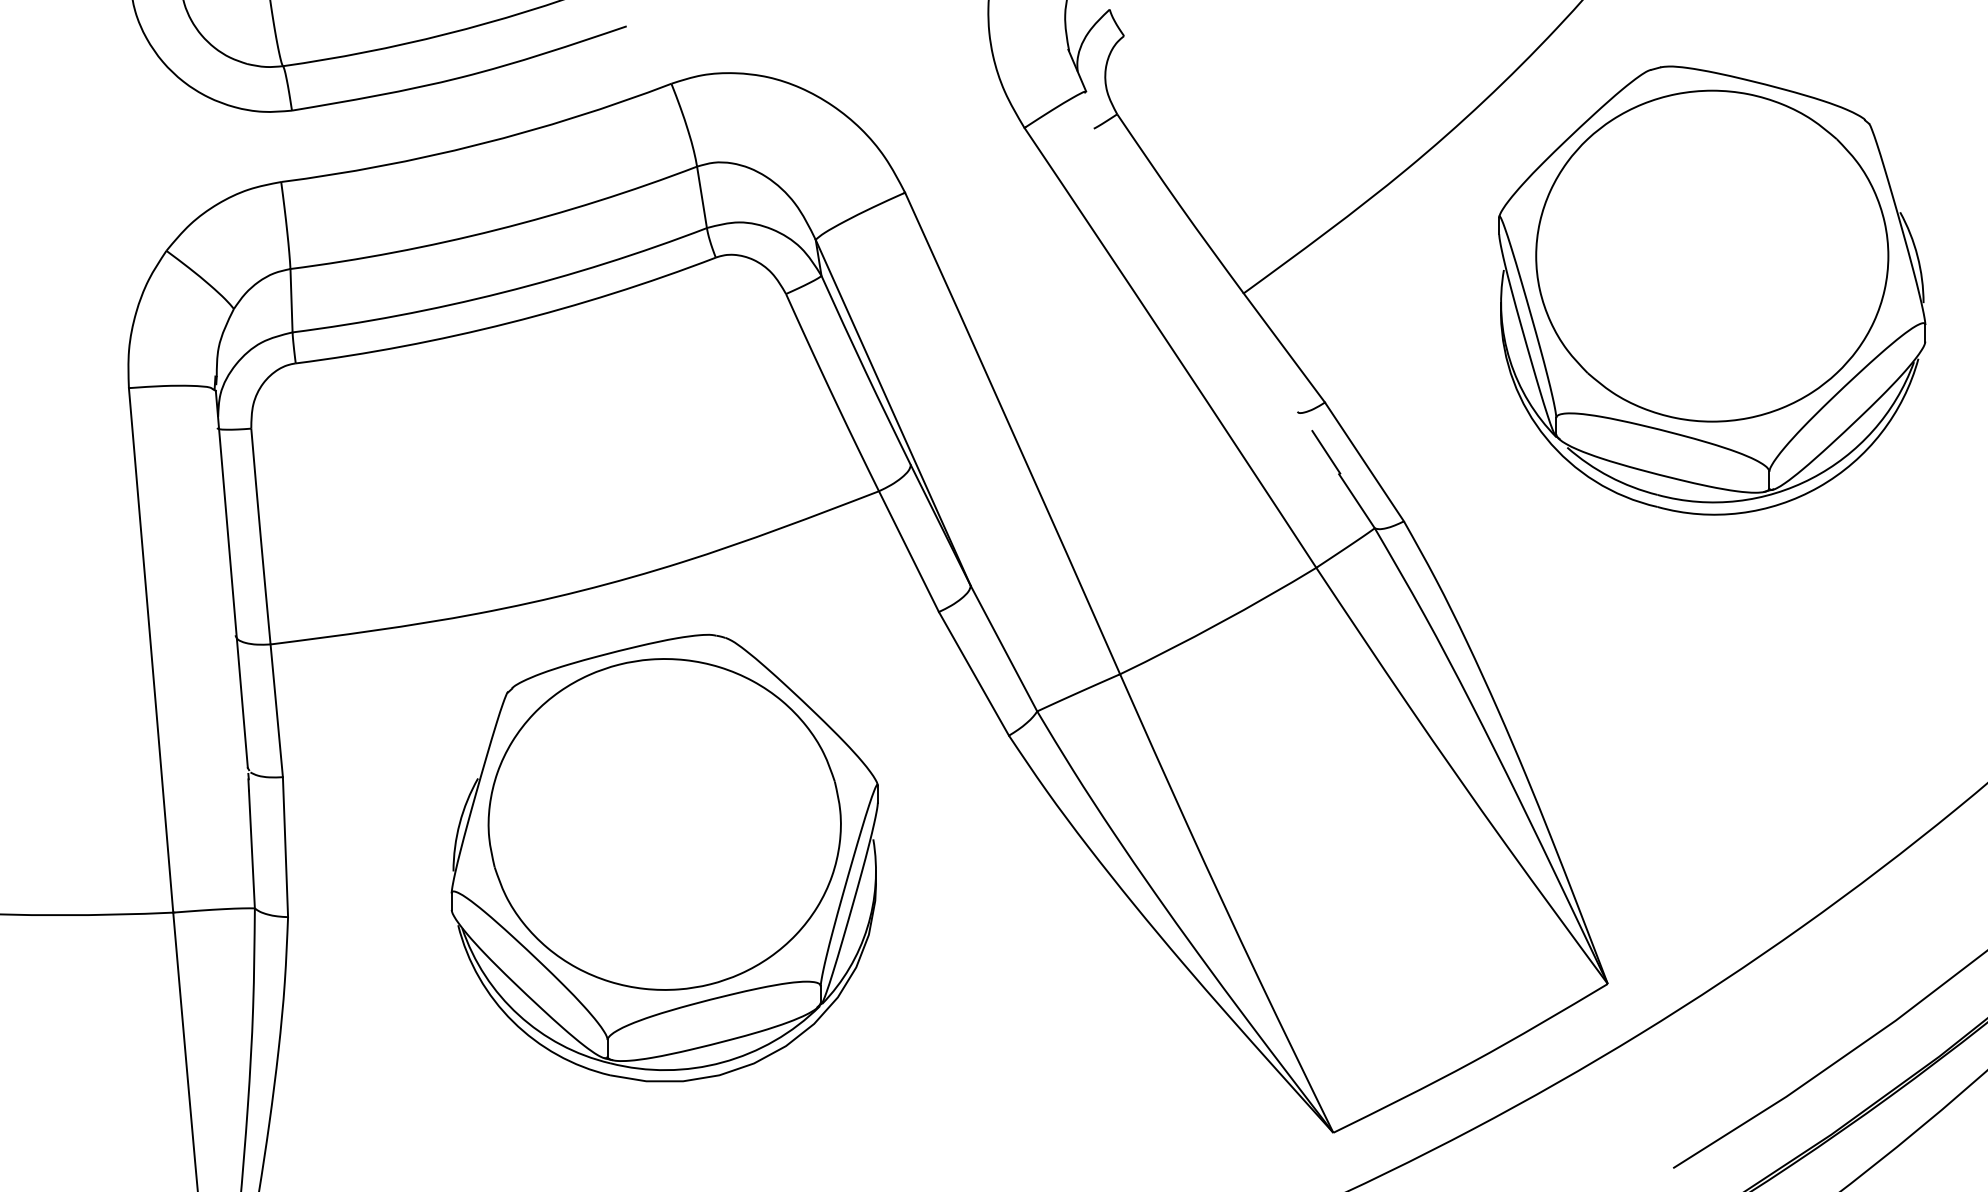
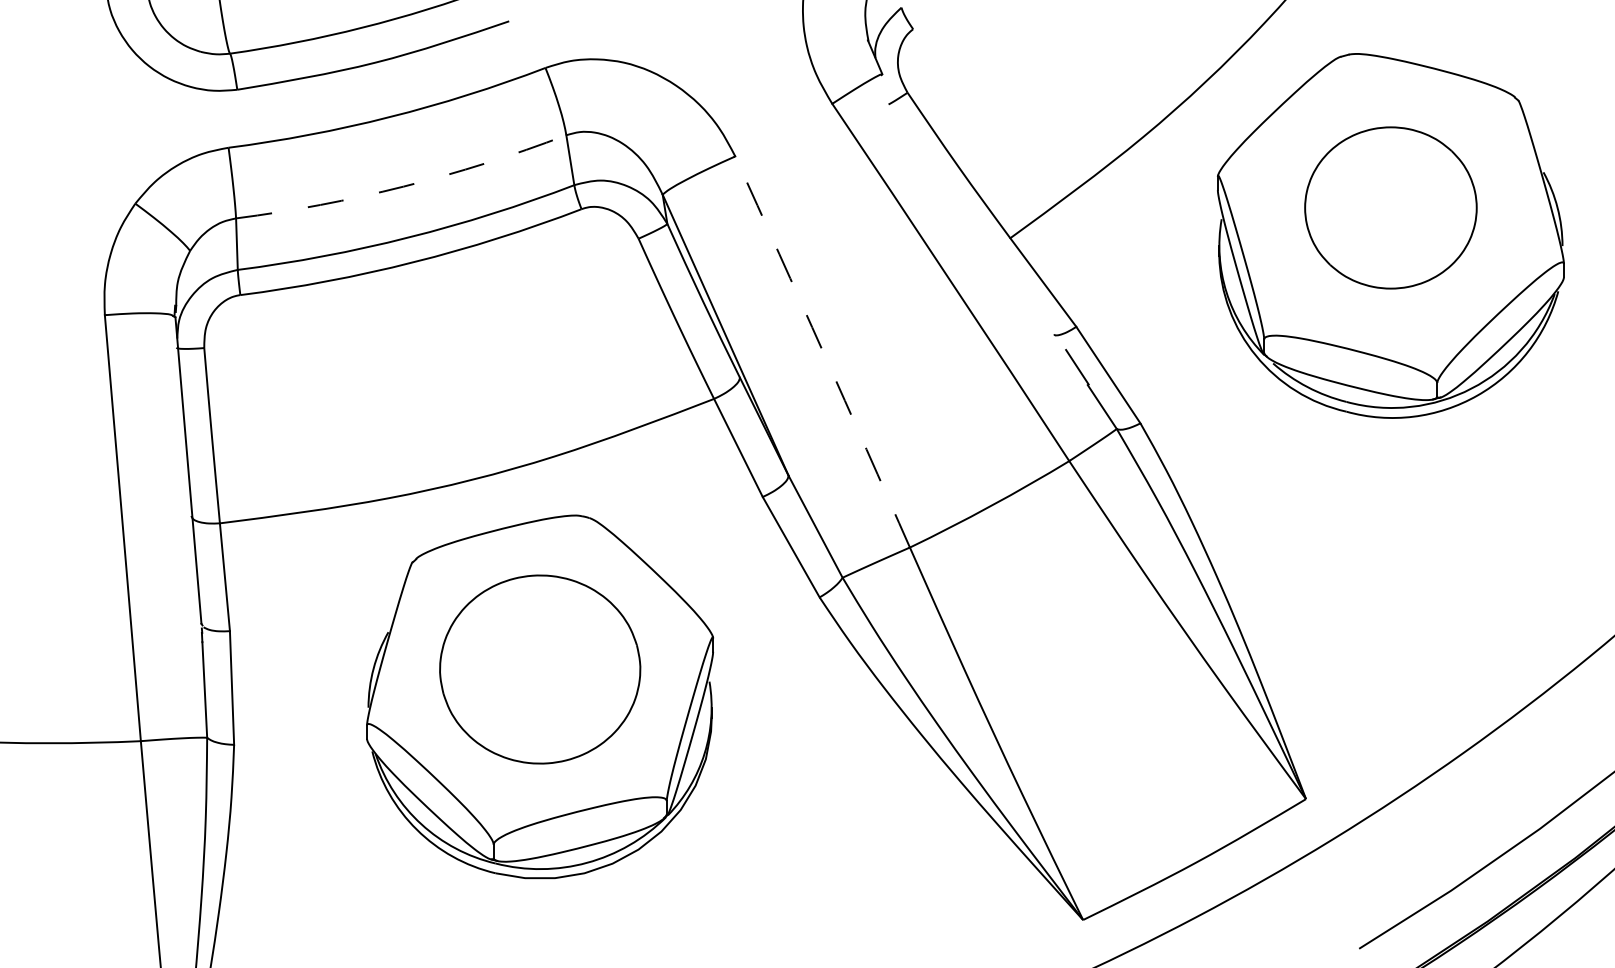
arc: (496, 229) -> (403, 186), solid -> dashed
part: (1711, 255) -> (1390, 207), size x0.6
arc: (1013, 432) -> (823, 351), solid -> dashed
part: (665, 824) -> (540, 669), size x0.7

